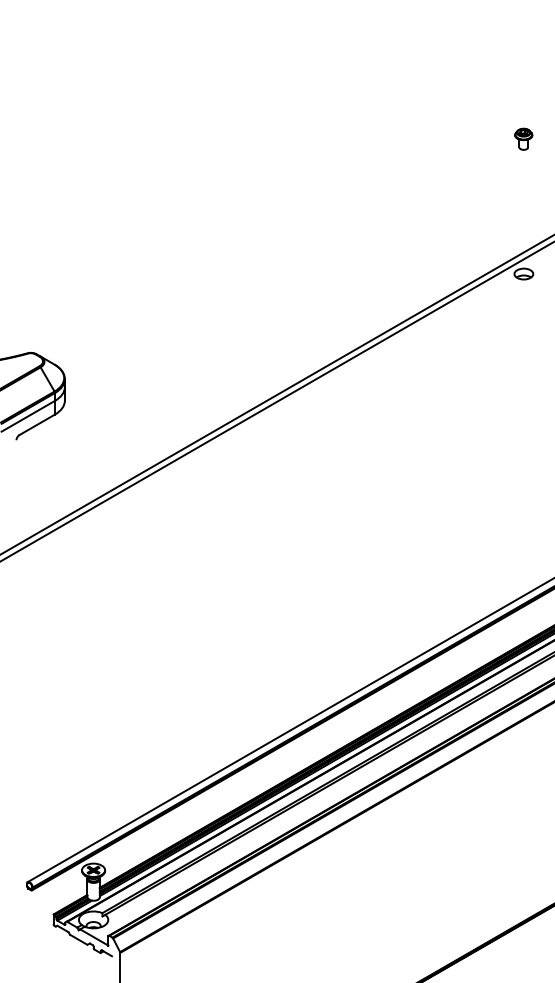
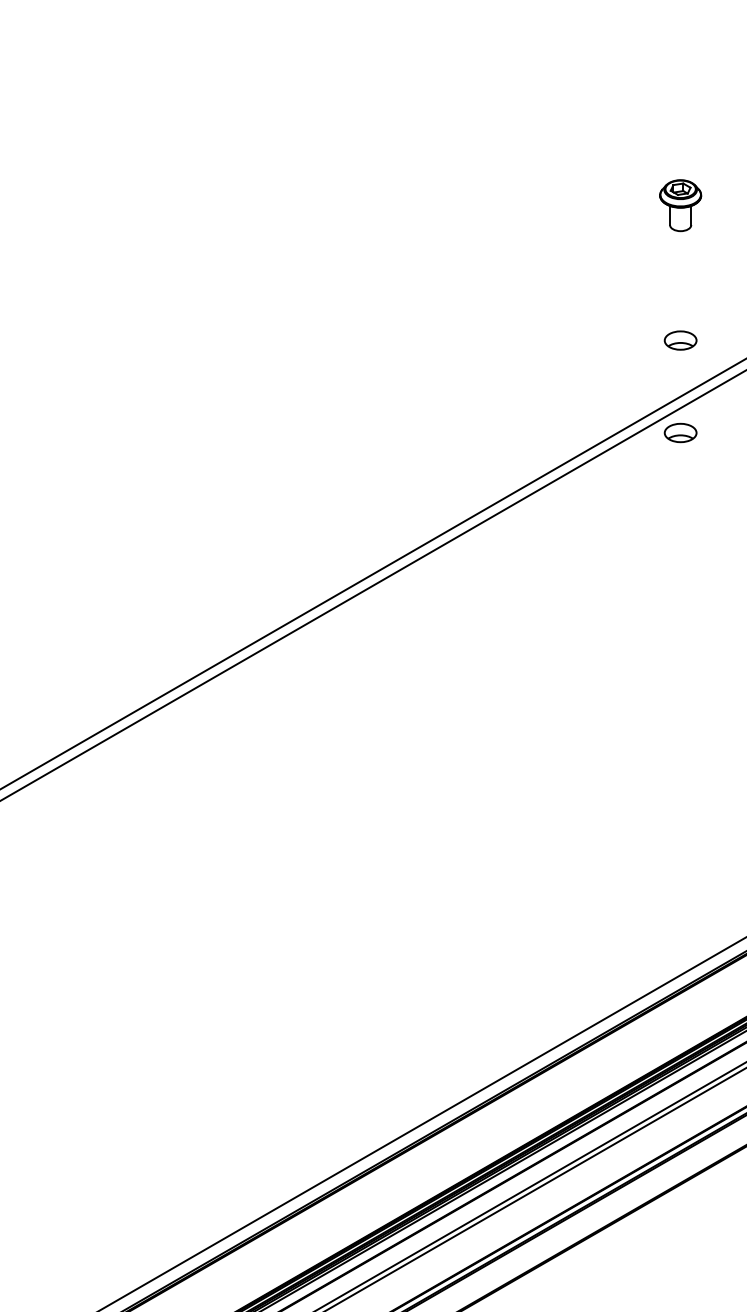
part: (523, 139) -> (680, 206), size x1.43
part: (523, 218) -> (680, 339), added

